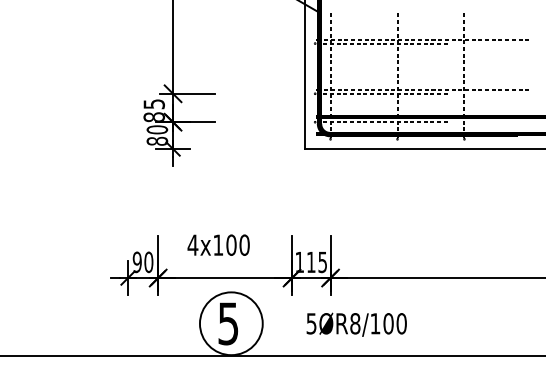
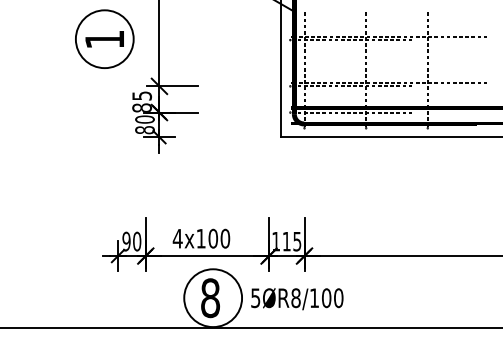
part: (113, 42) -> (104, 39), added
text: (218, 244) -> (201, 238), moved
text: (228, 323) -> (210, 297), 5 -> 8
text: (356, 324) -> (297, 298), moved

